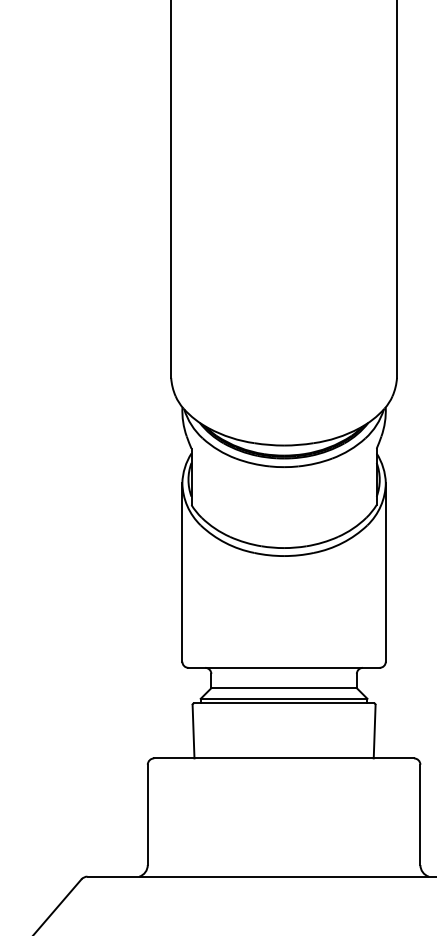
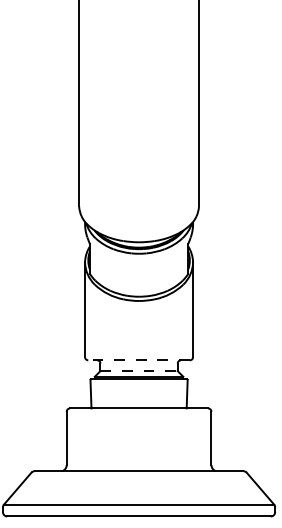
line: (284, 668) -> (139, 360), solid -> dashed
line: (284, 688) -> (139, 371), solid -> dashed

